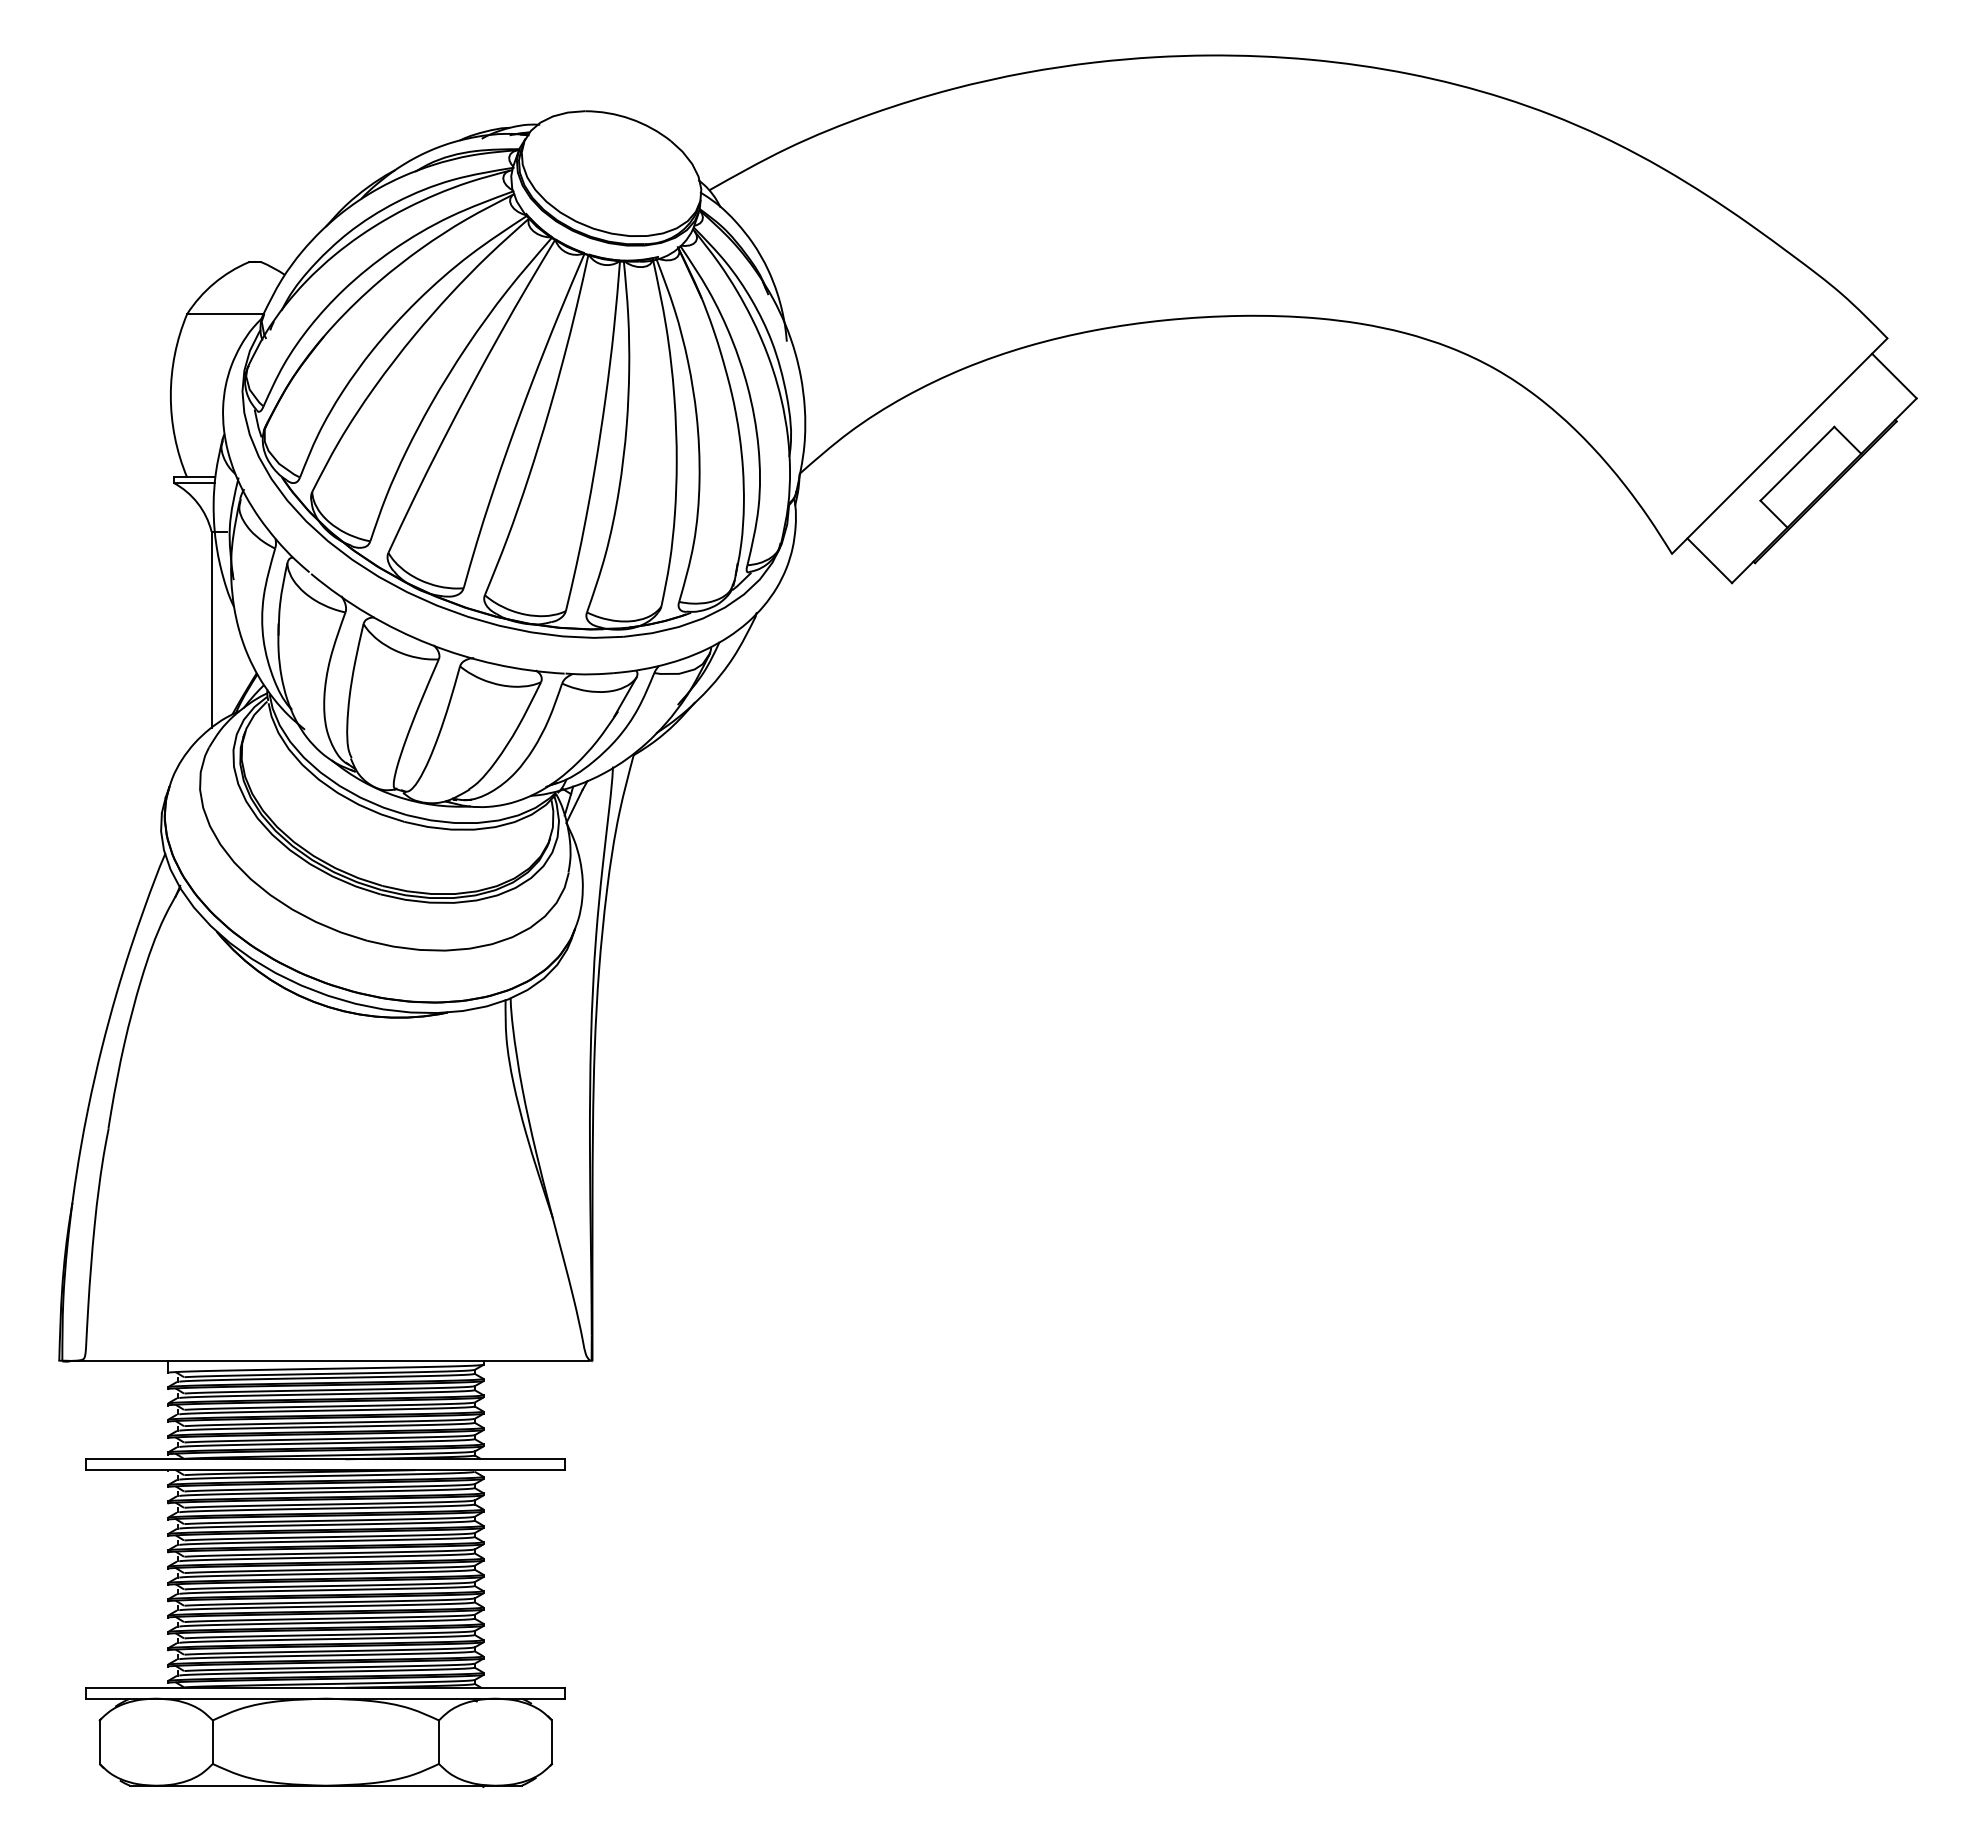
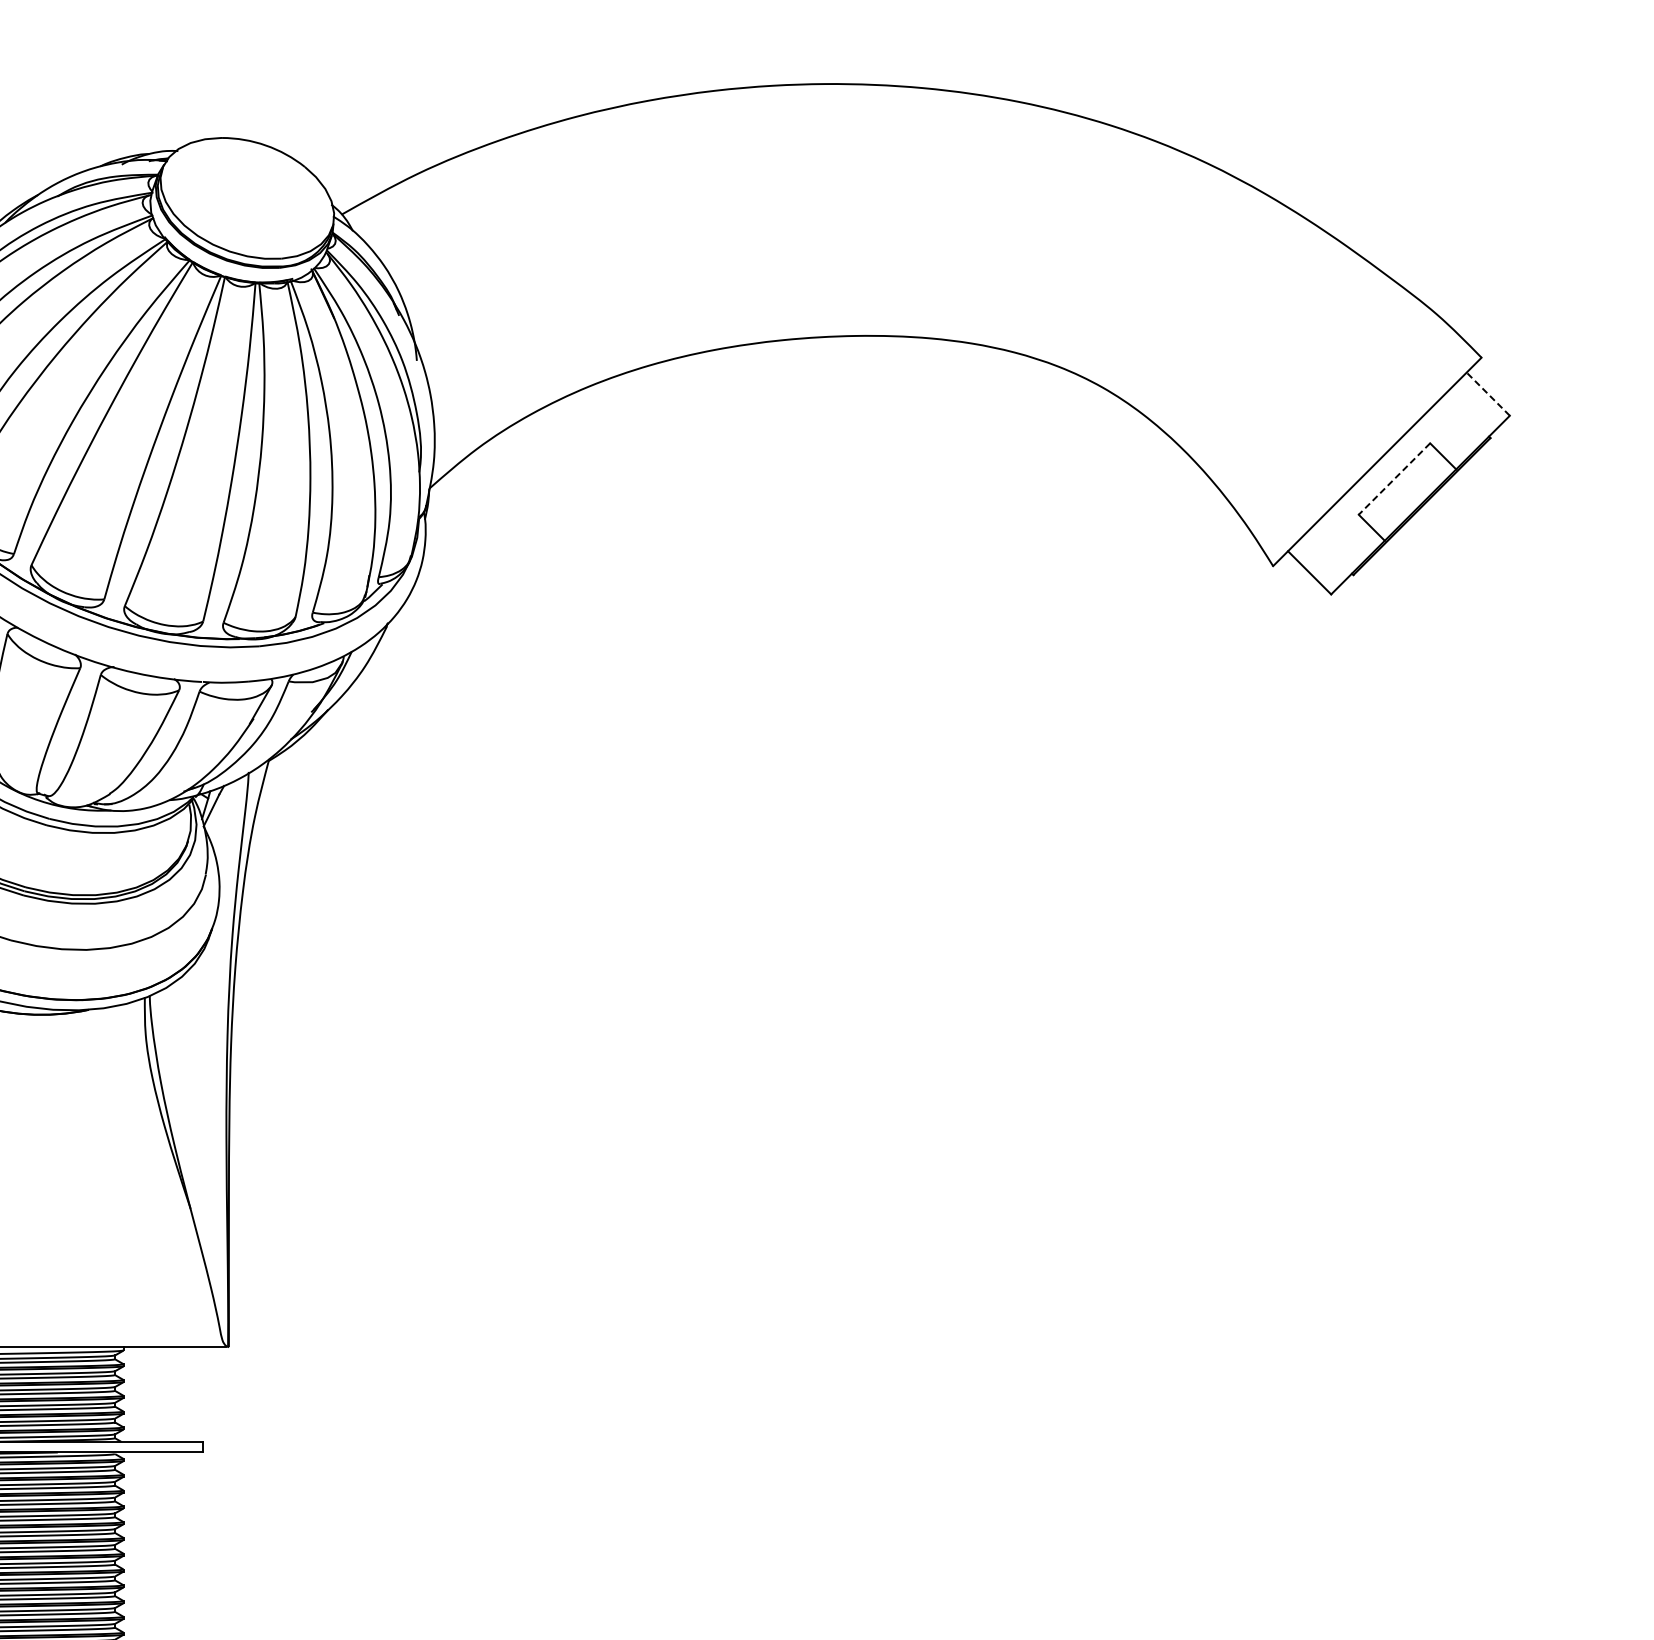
line: (1894, 376) -> (1488, 394), solid -> dashed
line: (1797, 464) -> (1394, 479), solid -> dashed

